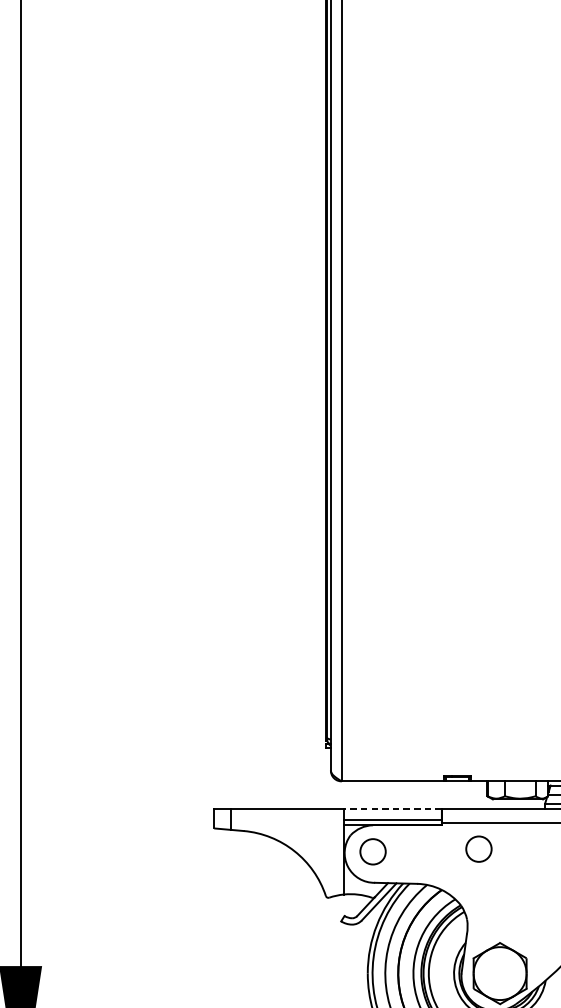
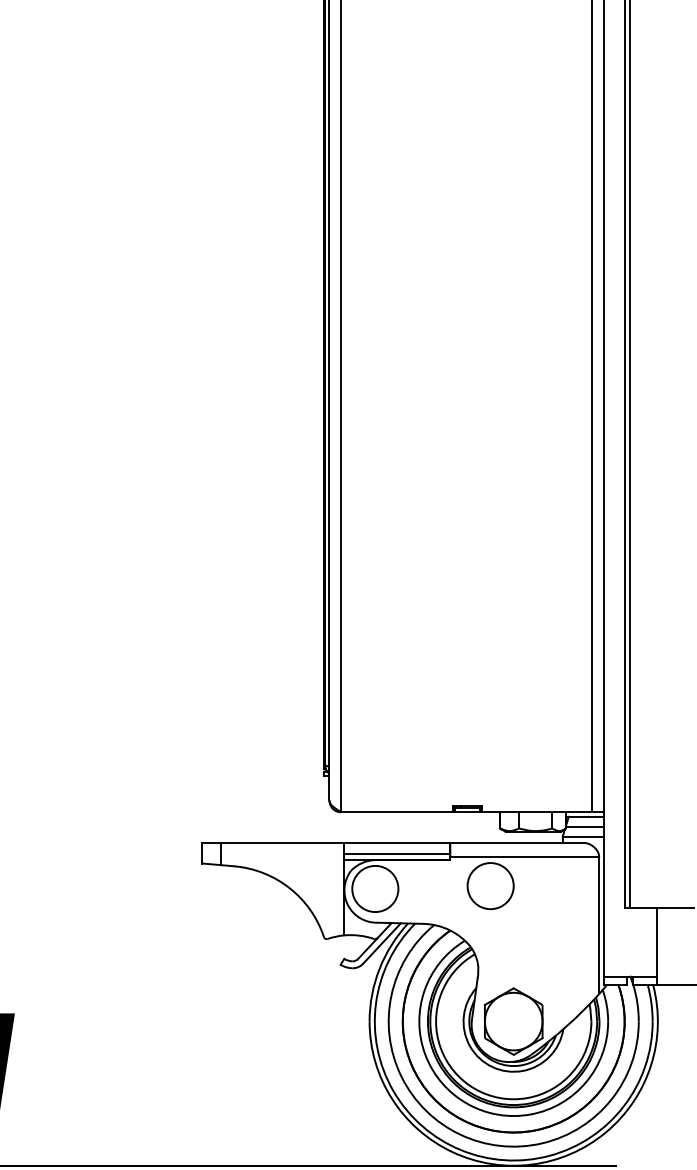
line: (392, 809) -> (396, 842), dashed -> solid
circle: (478, 849) -> (490, 886), size x1.67
circle: (373, 851) -> (375, 888), size x1.67

